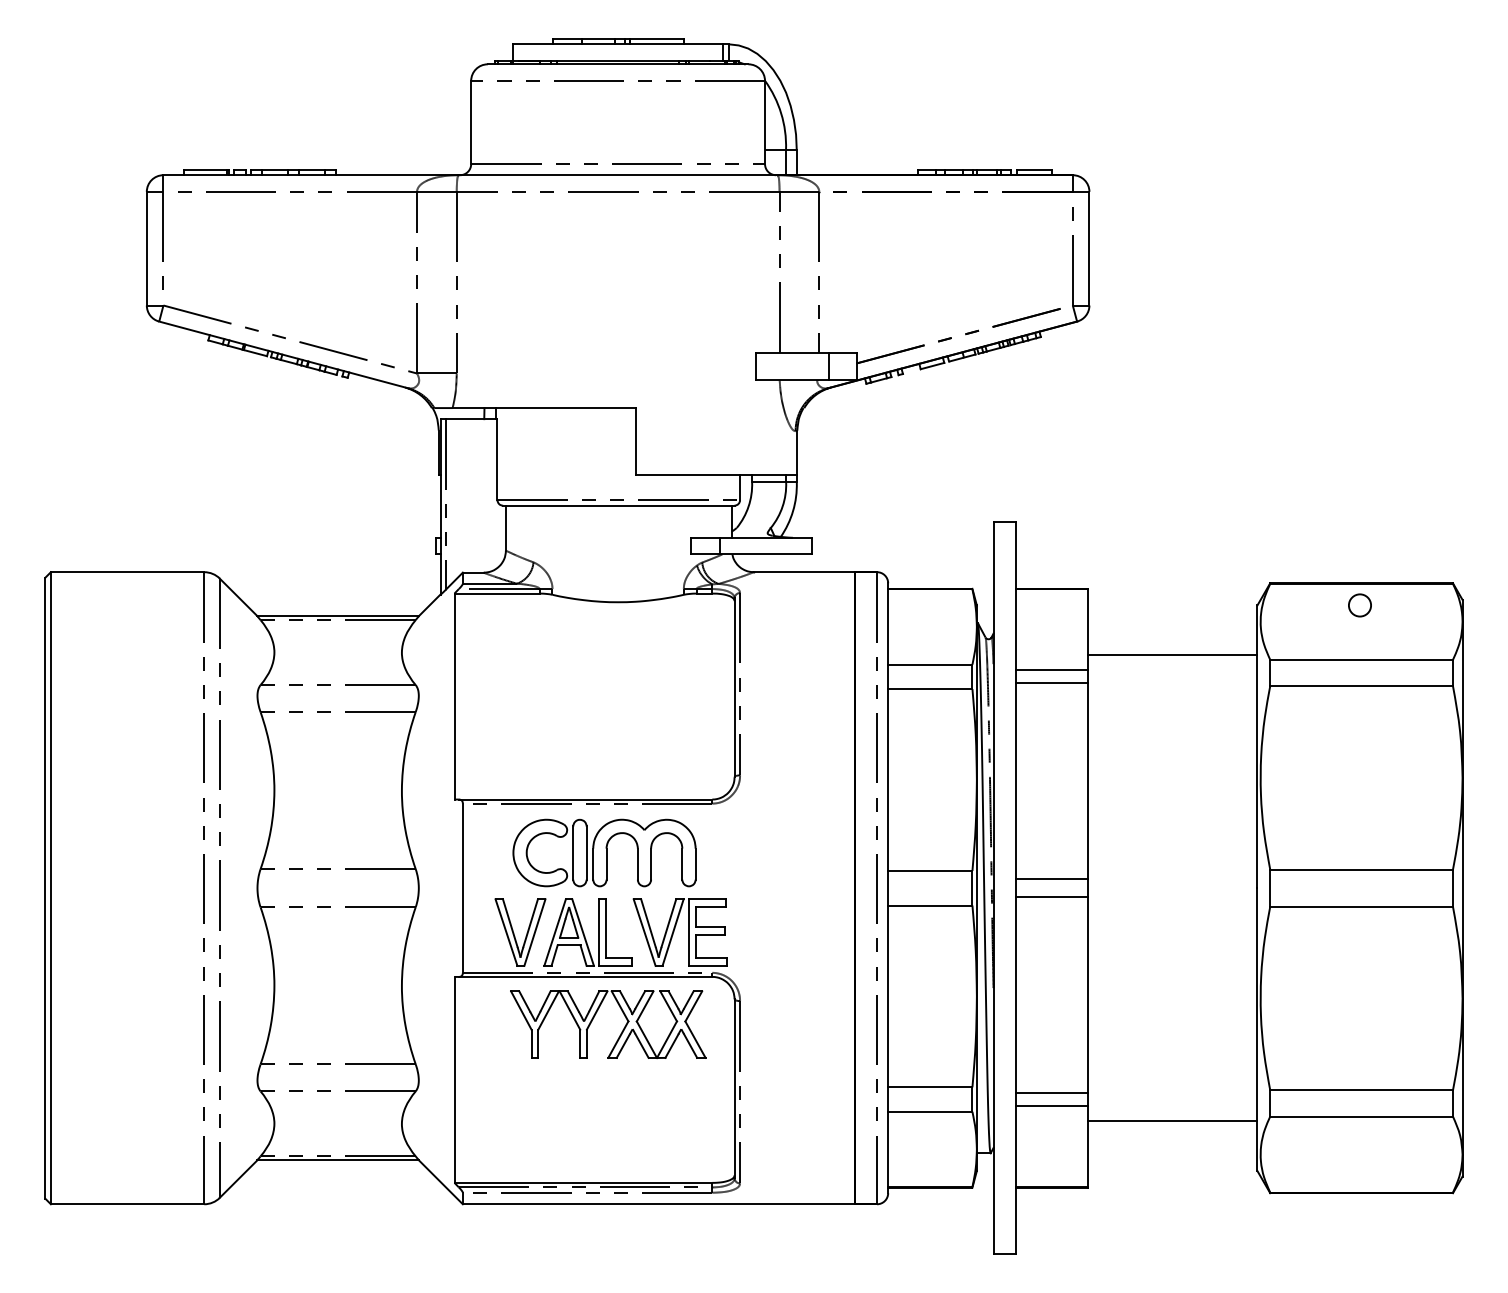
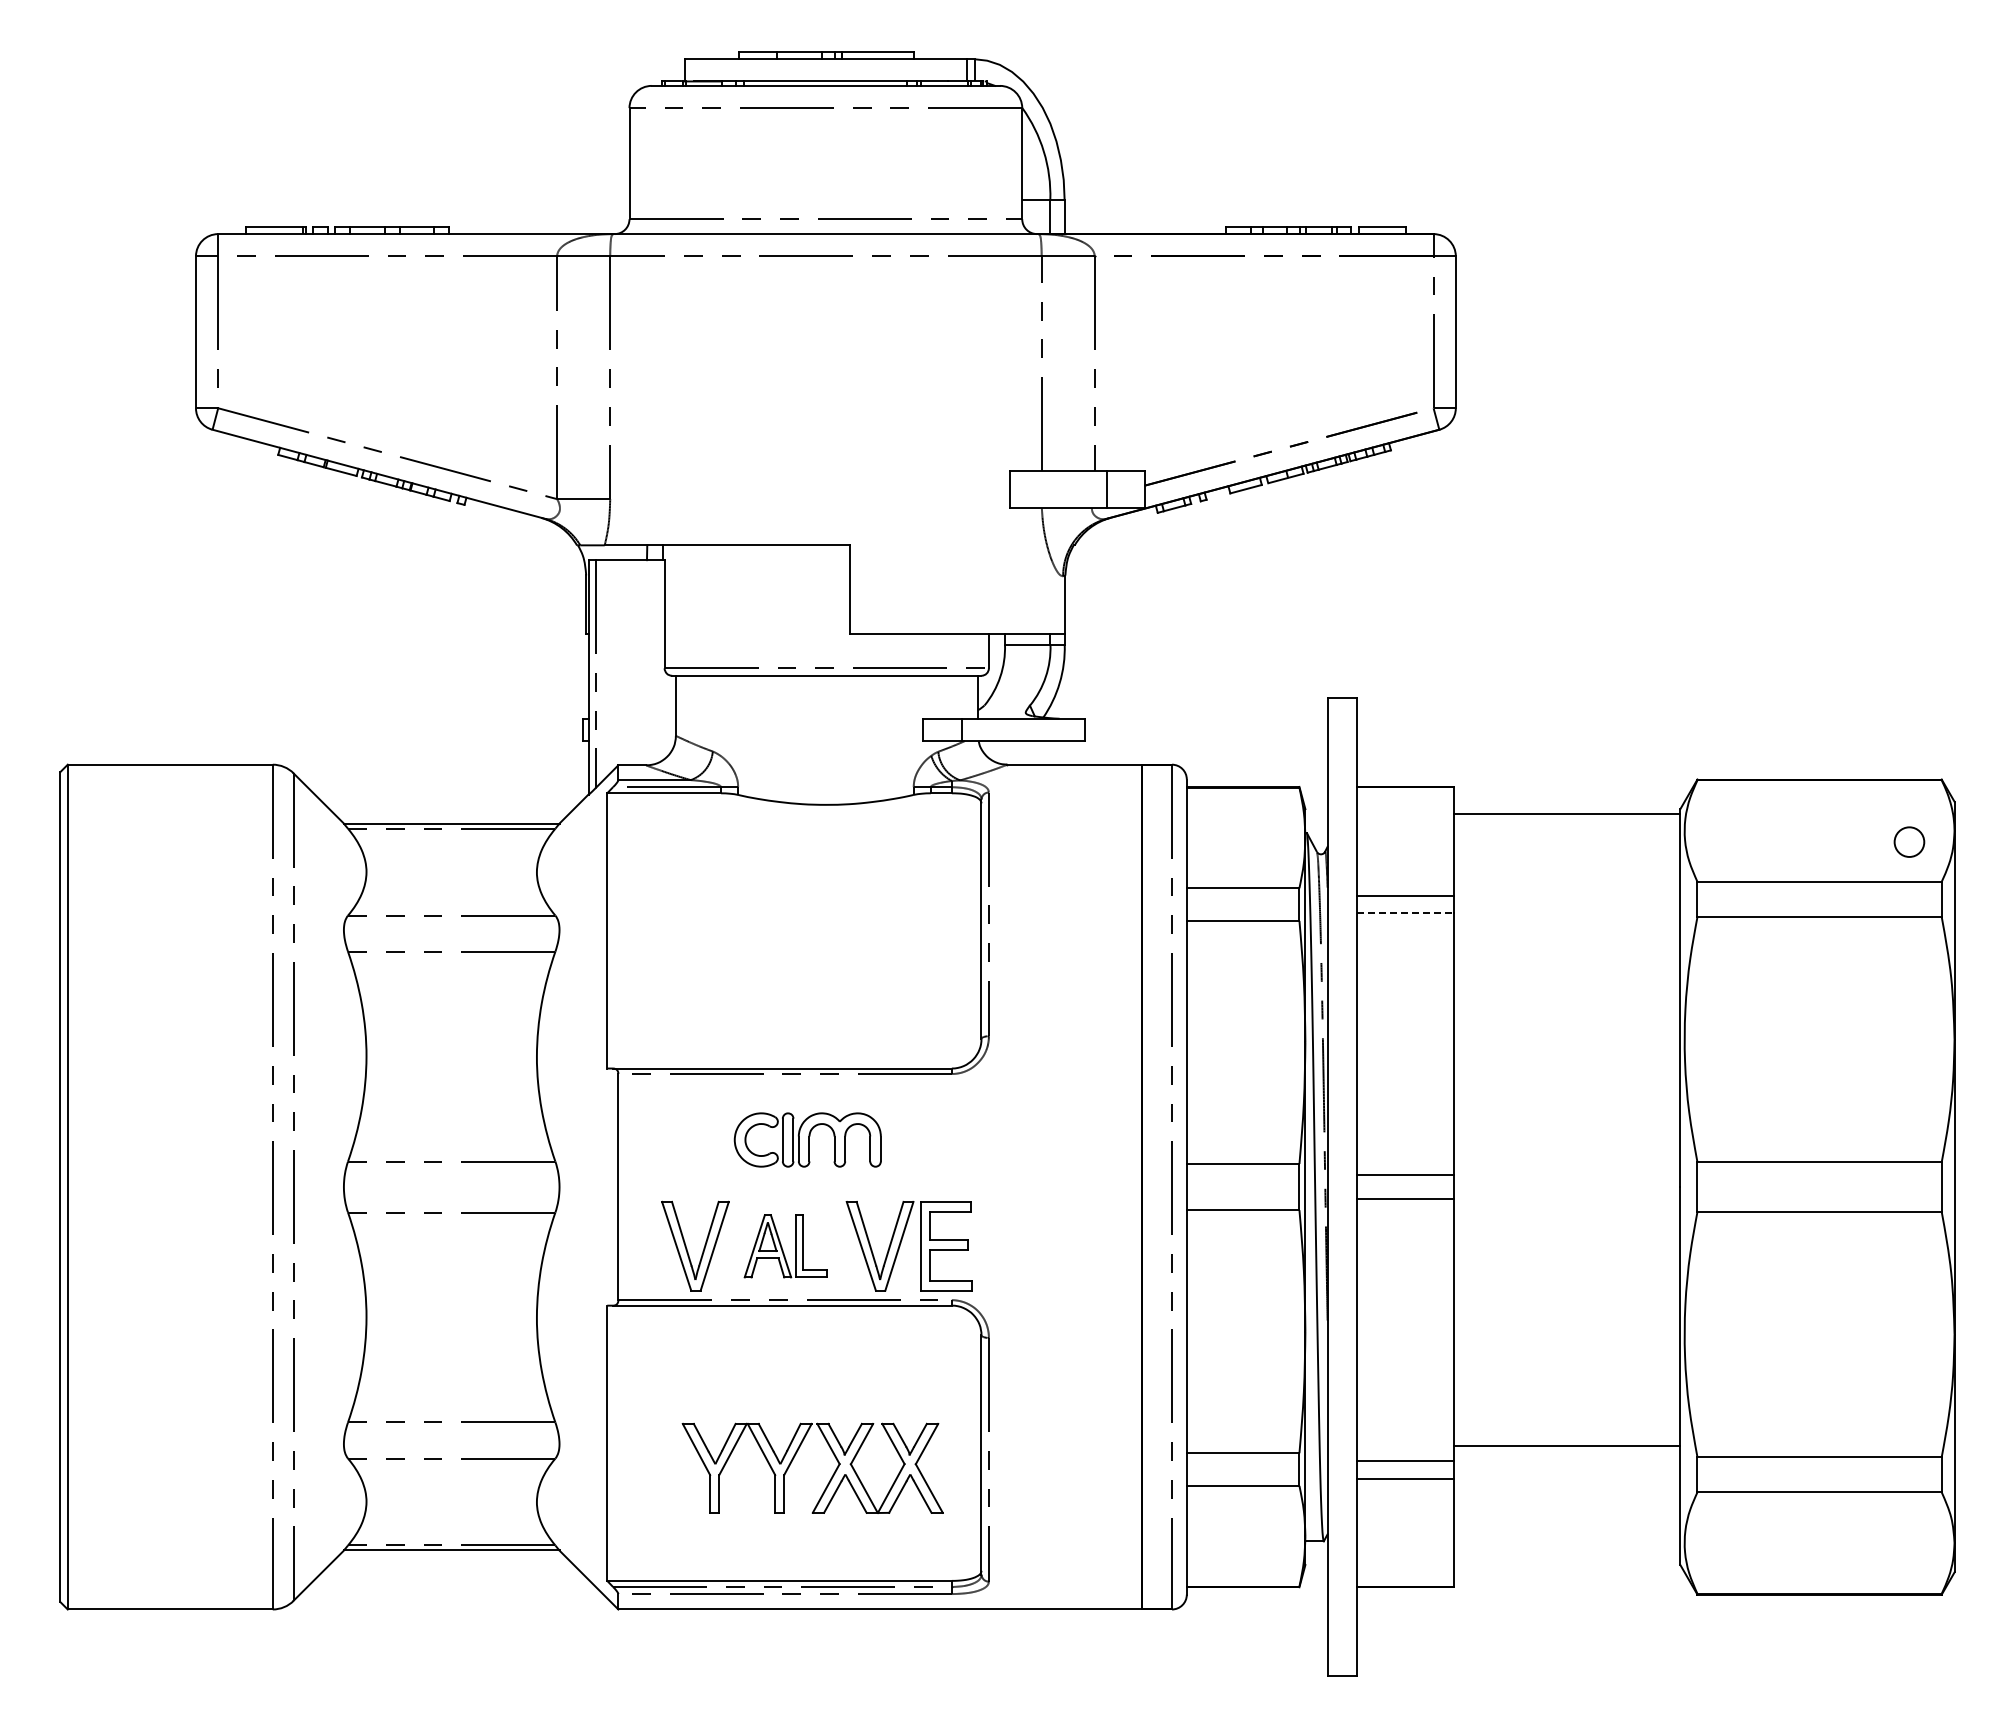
circle: (1360, 604) -> (1909, 841), moved
line: (1172, 655) -> (1566, 813), moved
line: (1051, 682) -> (1405, 912), solid -> dashed
part: (604, 852) -> (807, 1139), size x0.6
part: (587, 931) -> (785, 1245), size x0.7
part: (594, 1017) -> (794, 1458), moved
line: (1172, 1121) -> (1566, 1446), moved

